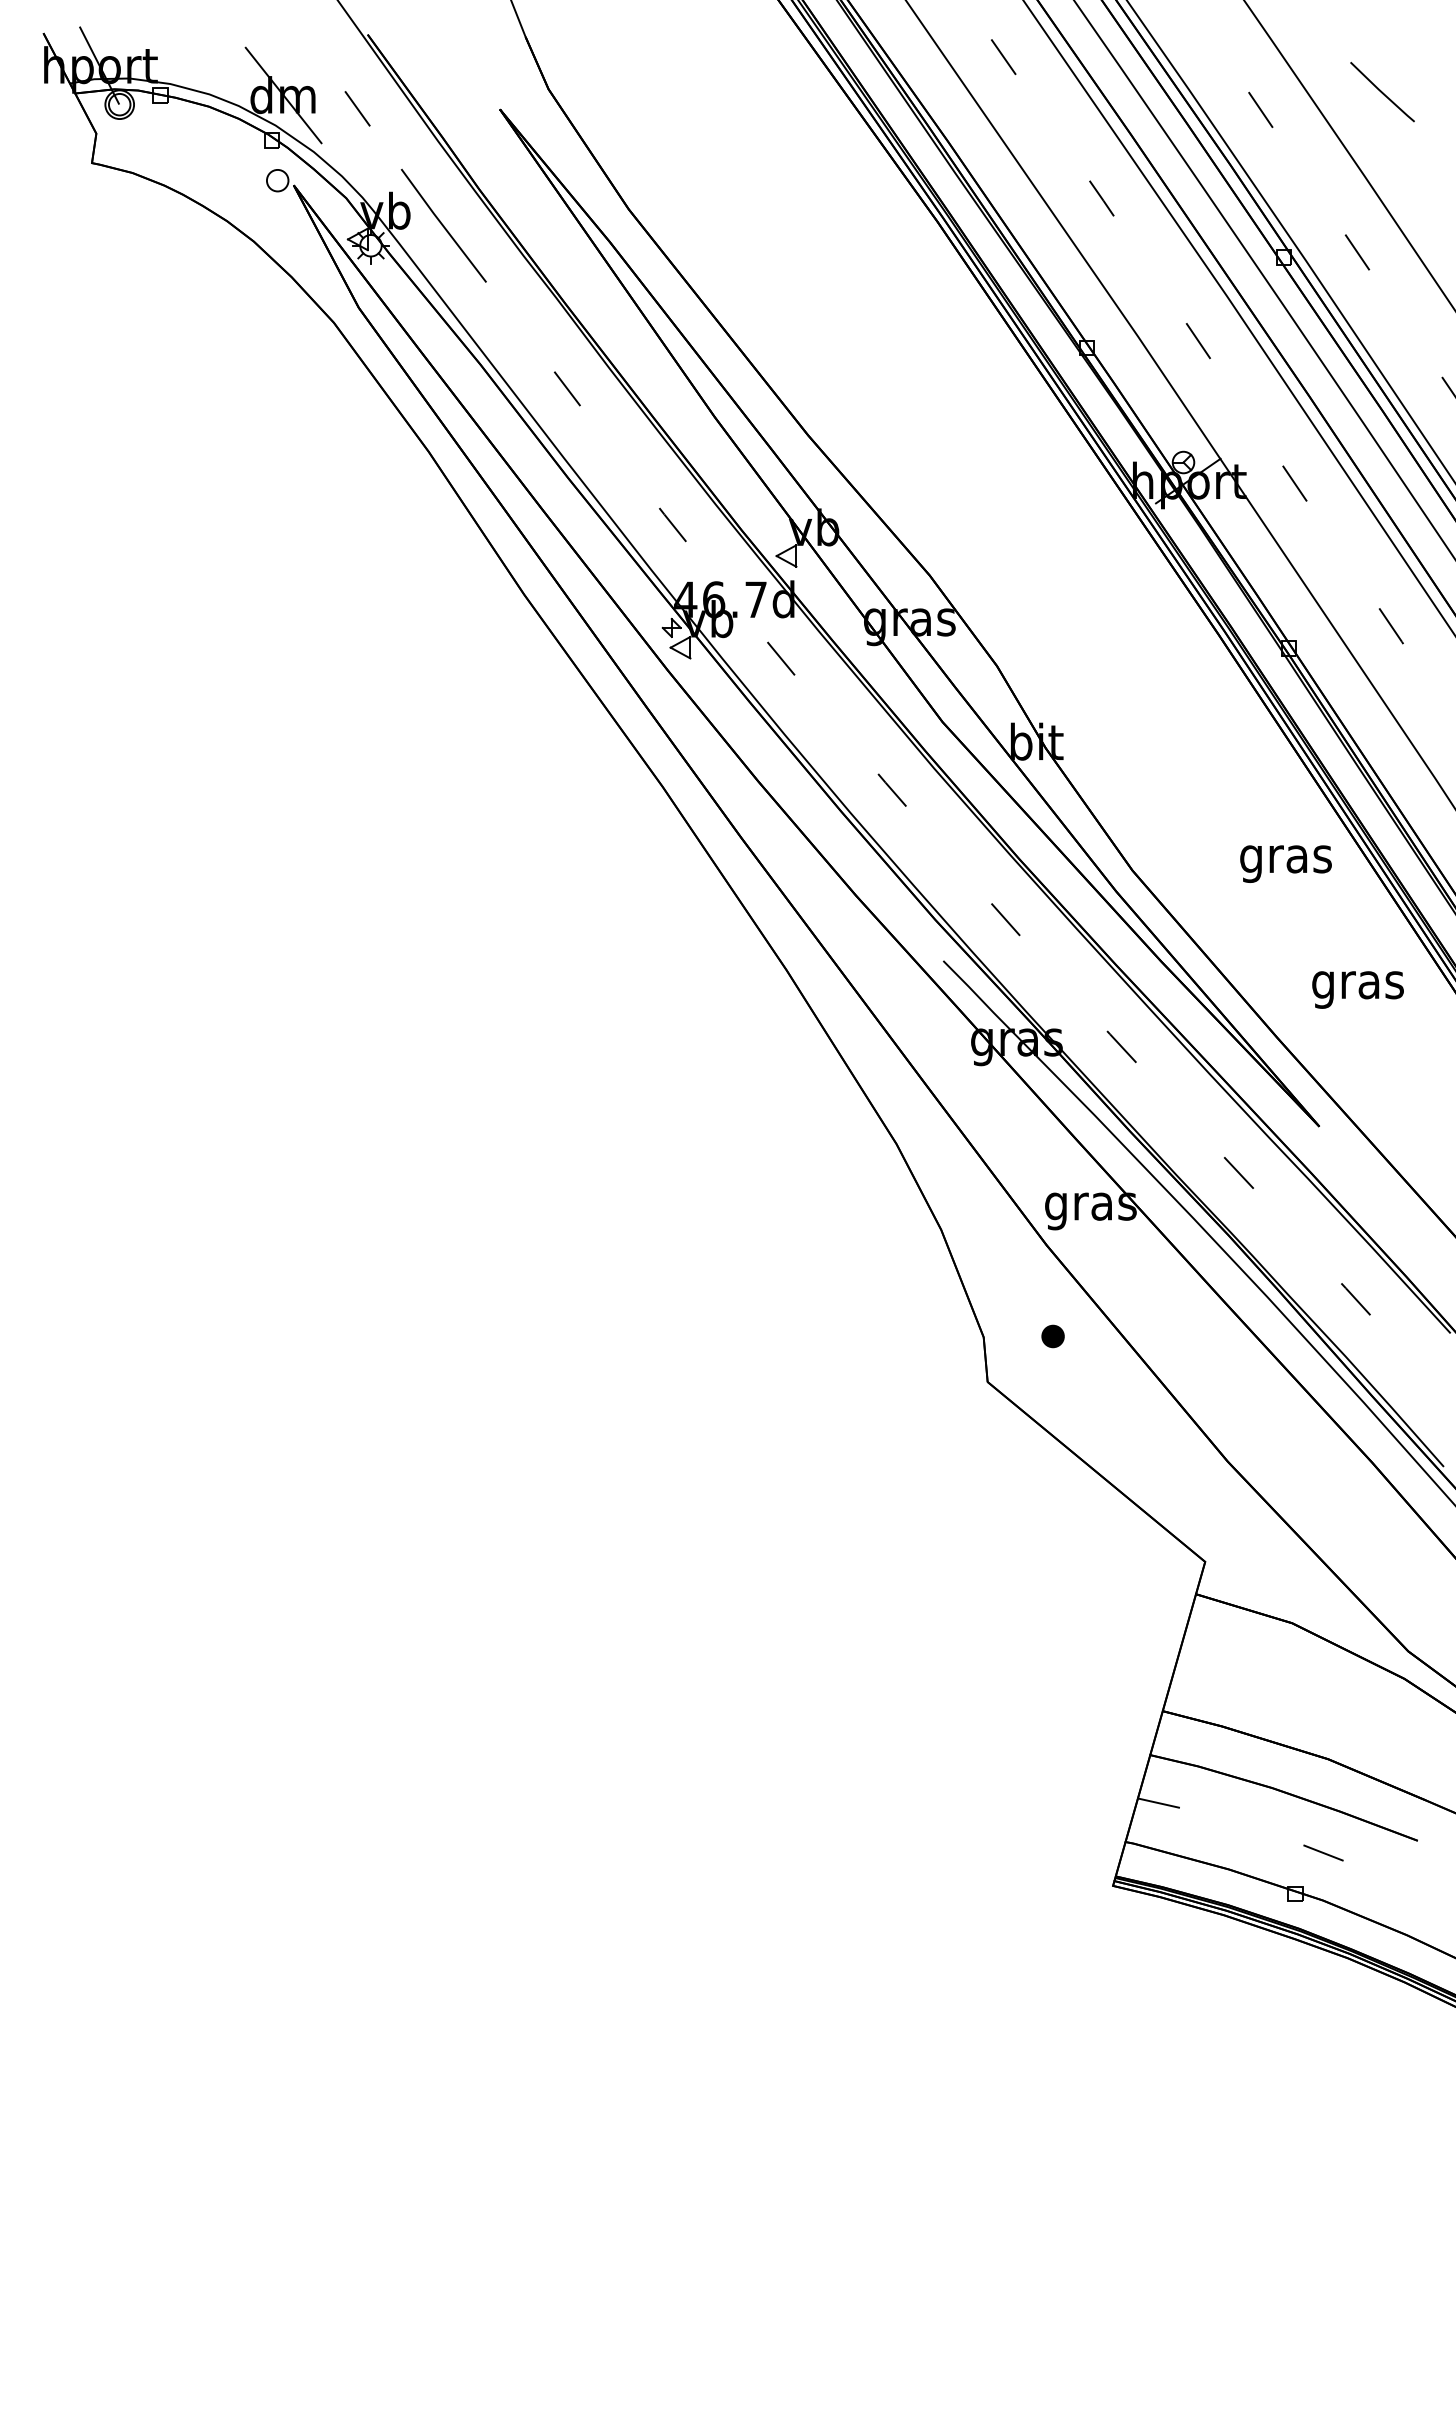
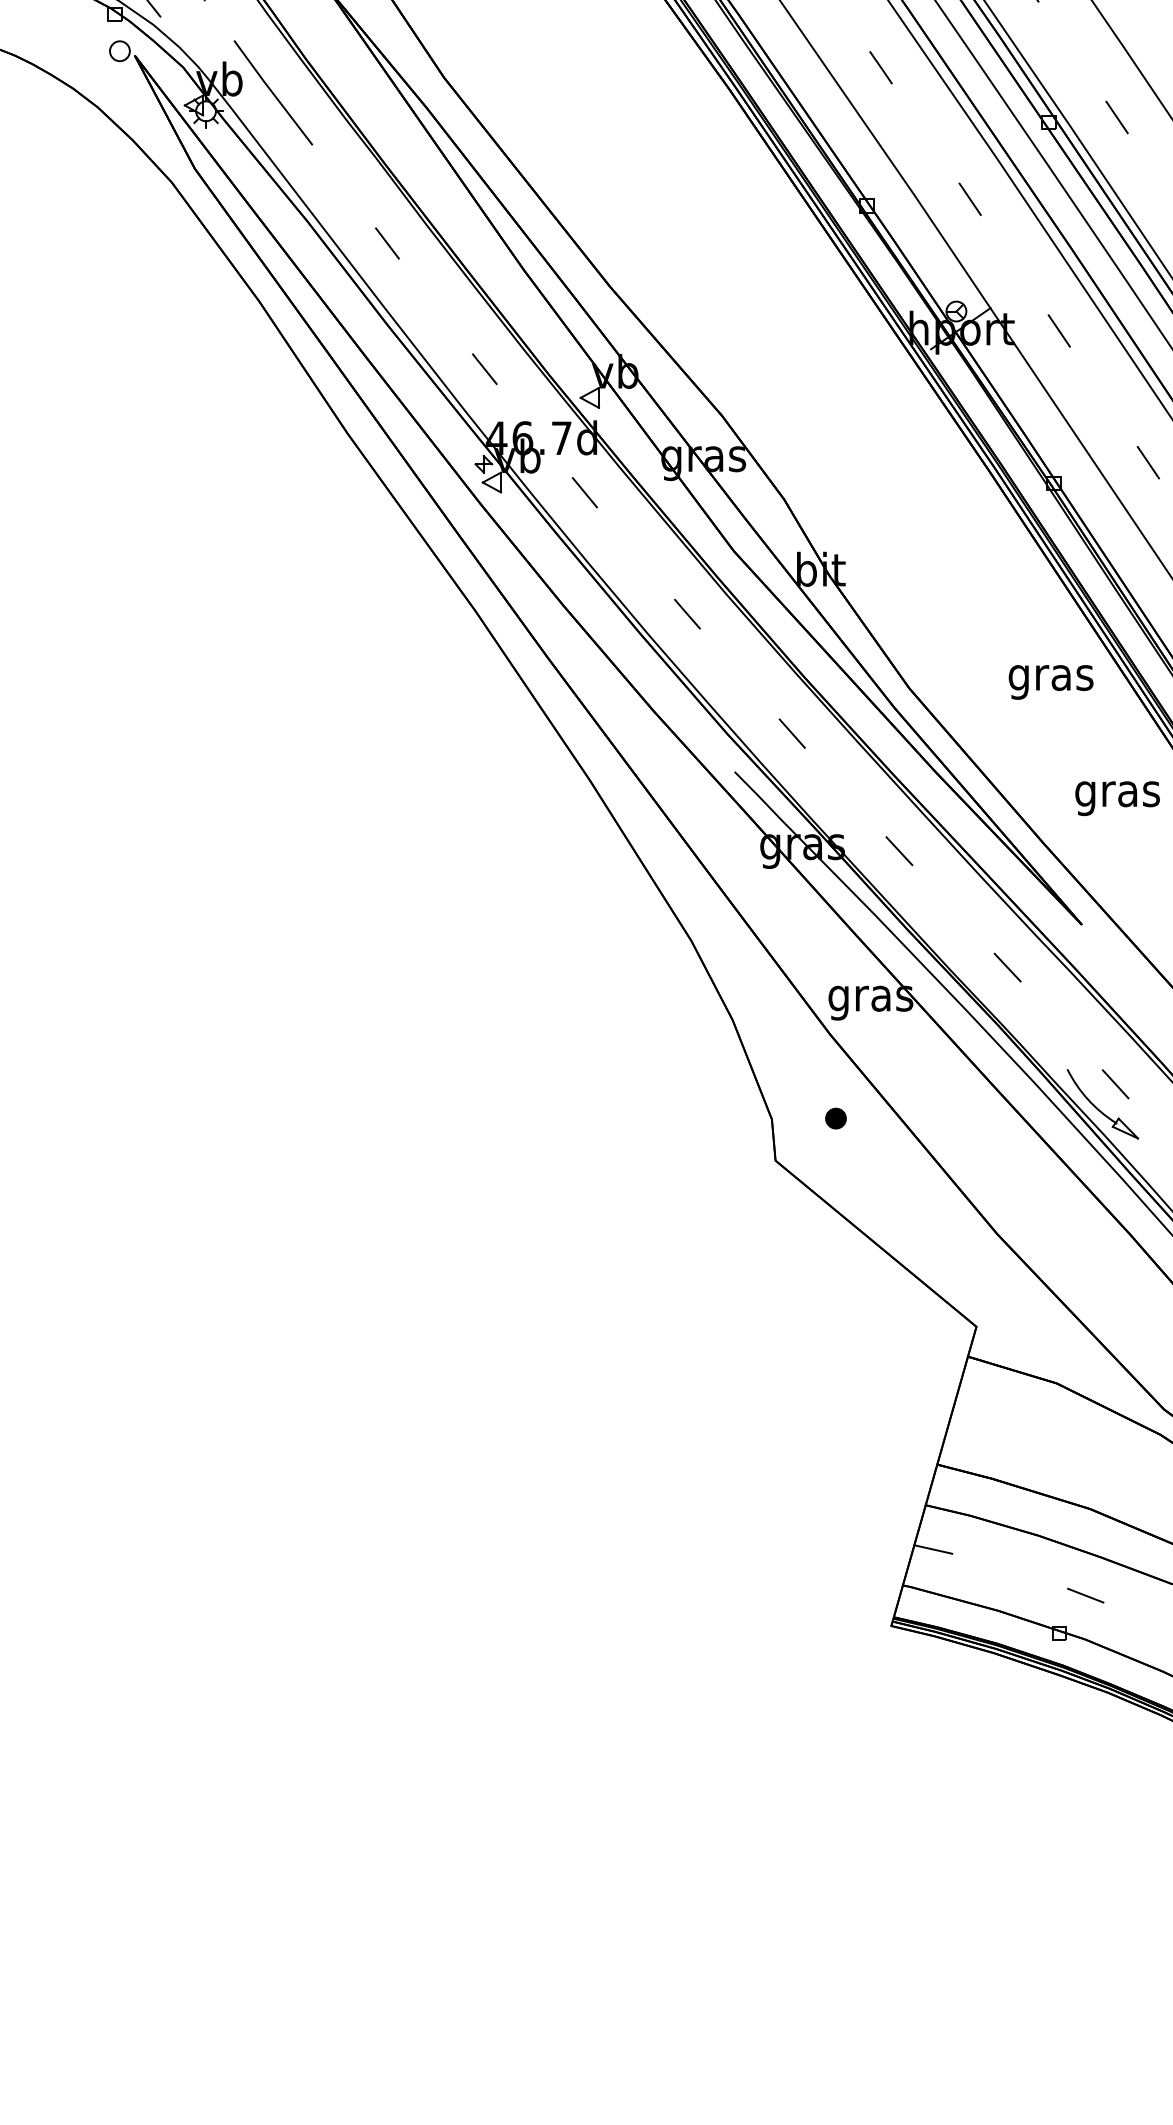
part: (1337, 1325) -> (1098, 1108), added

